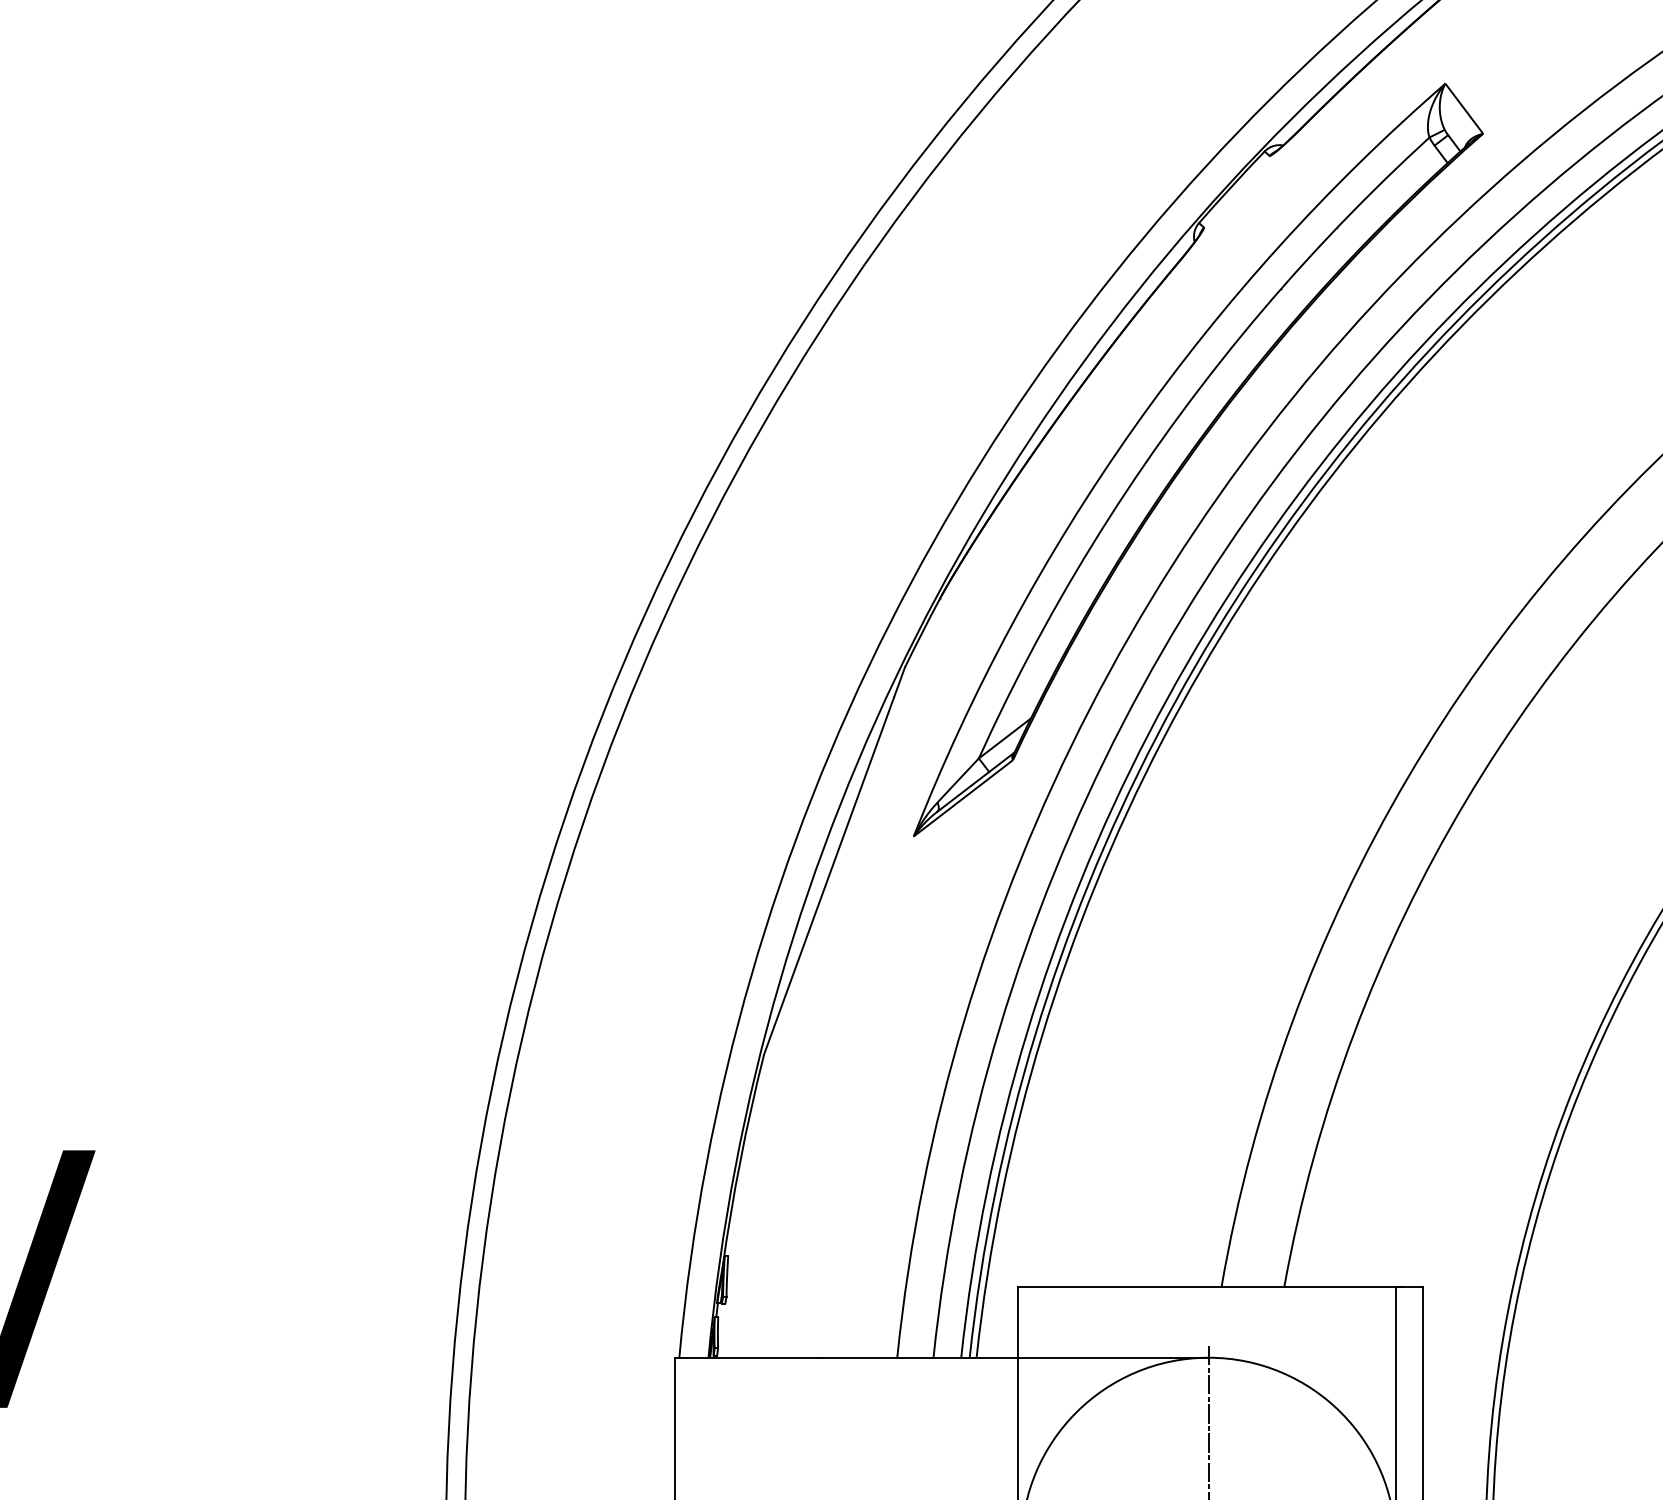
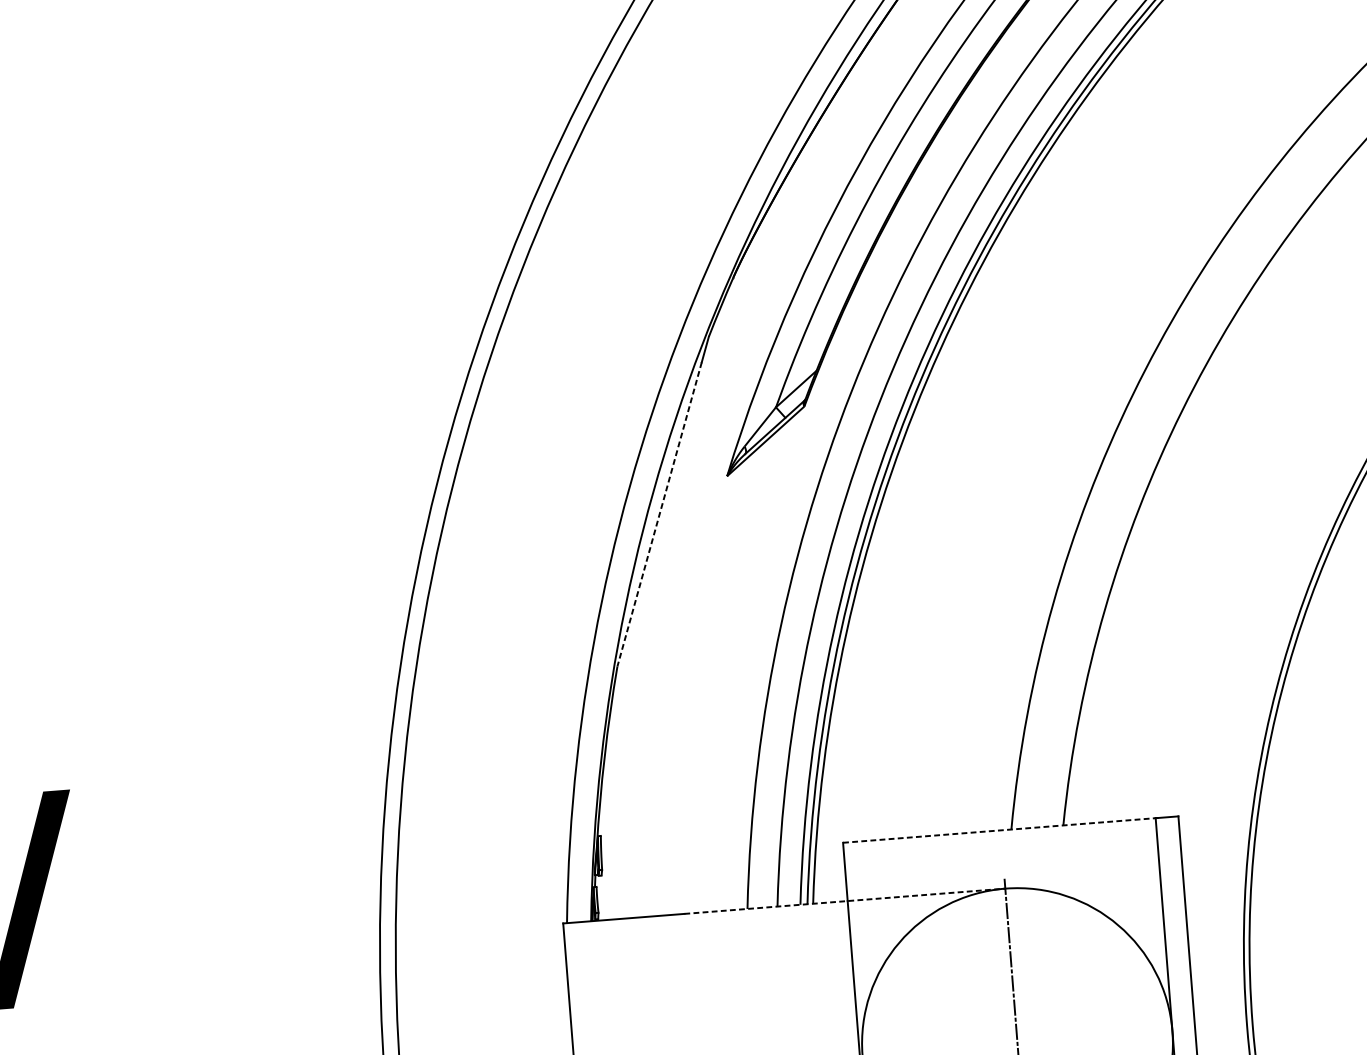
line: (828, 876) -> (659, 514), solid -> dashed
line: (1210, 1287) -> (1002, 830), solid -> dashed
line: (1014, 1357) -> (844, 901), solid -> dashed

